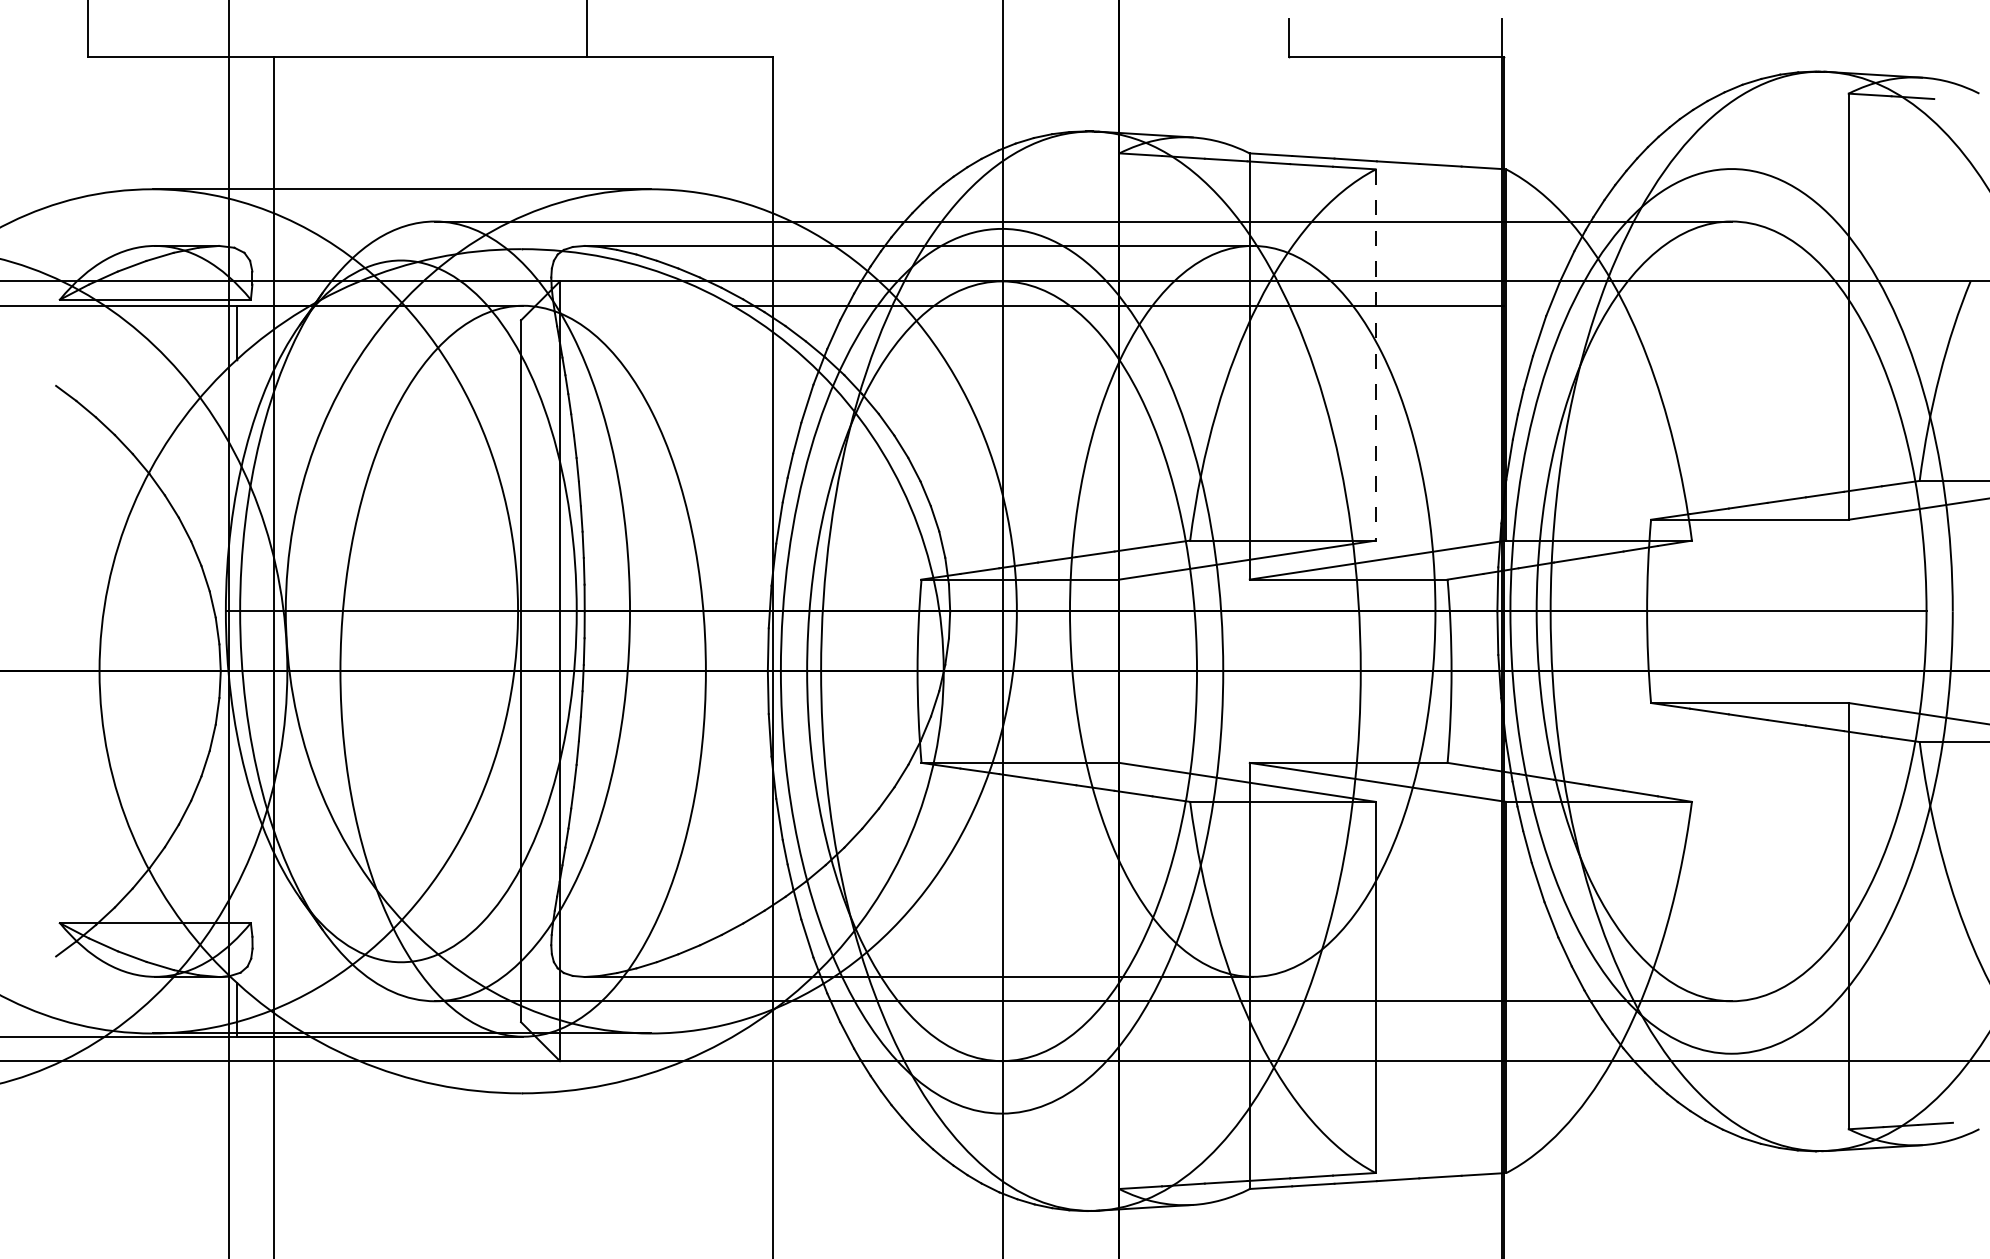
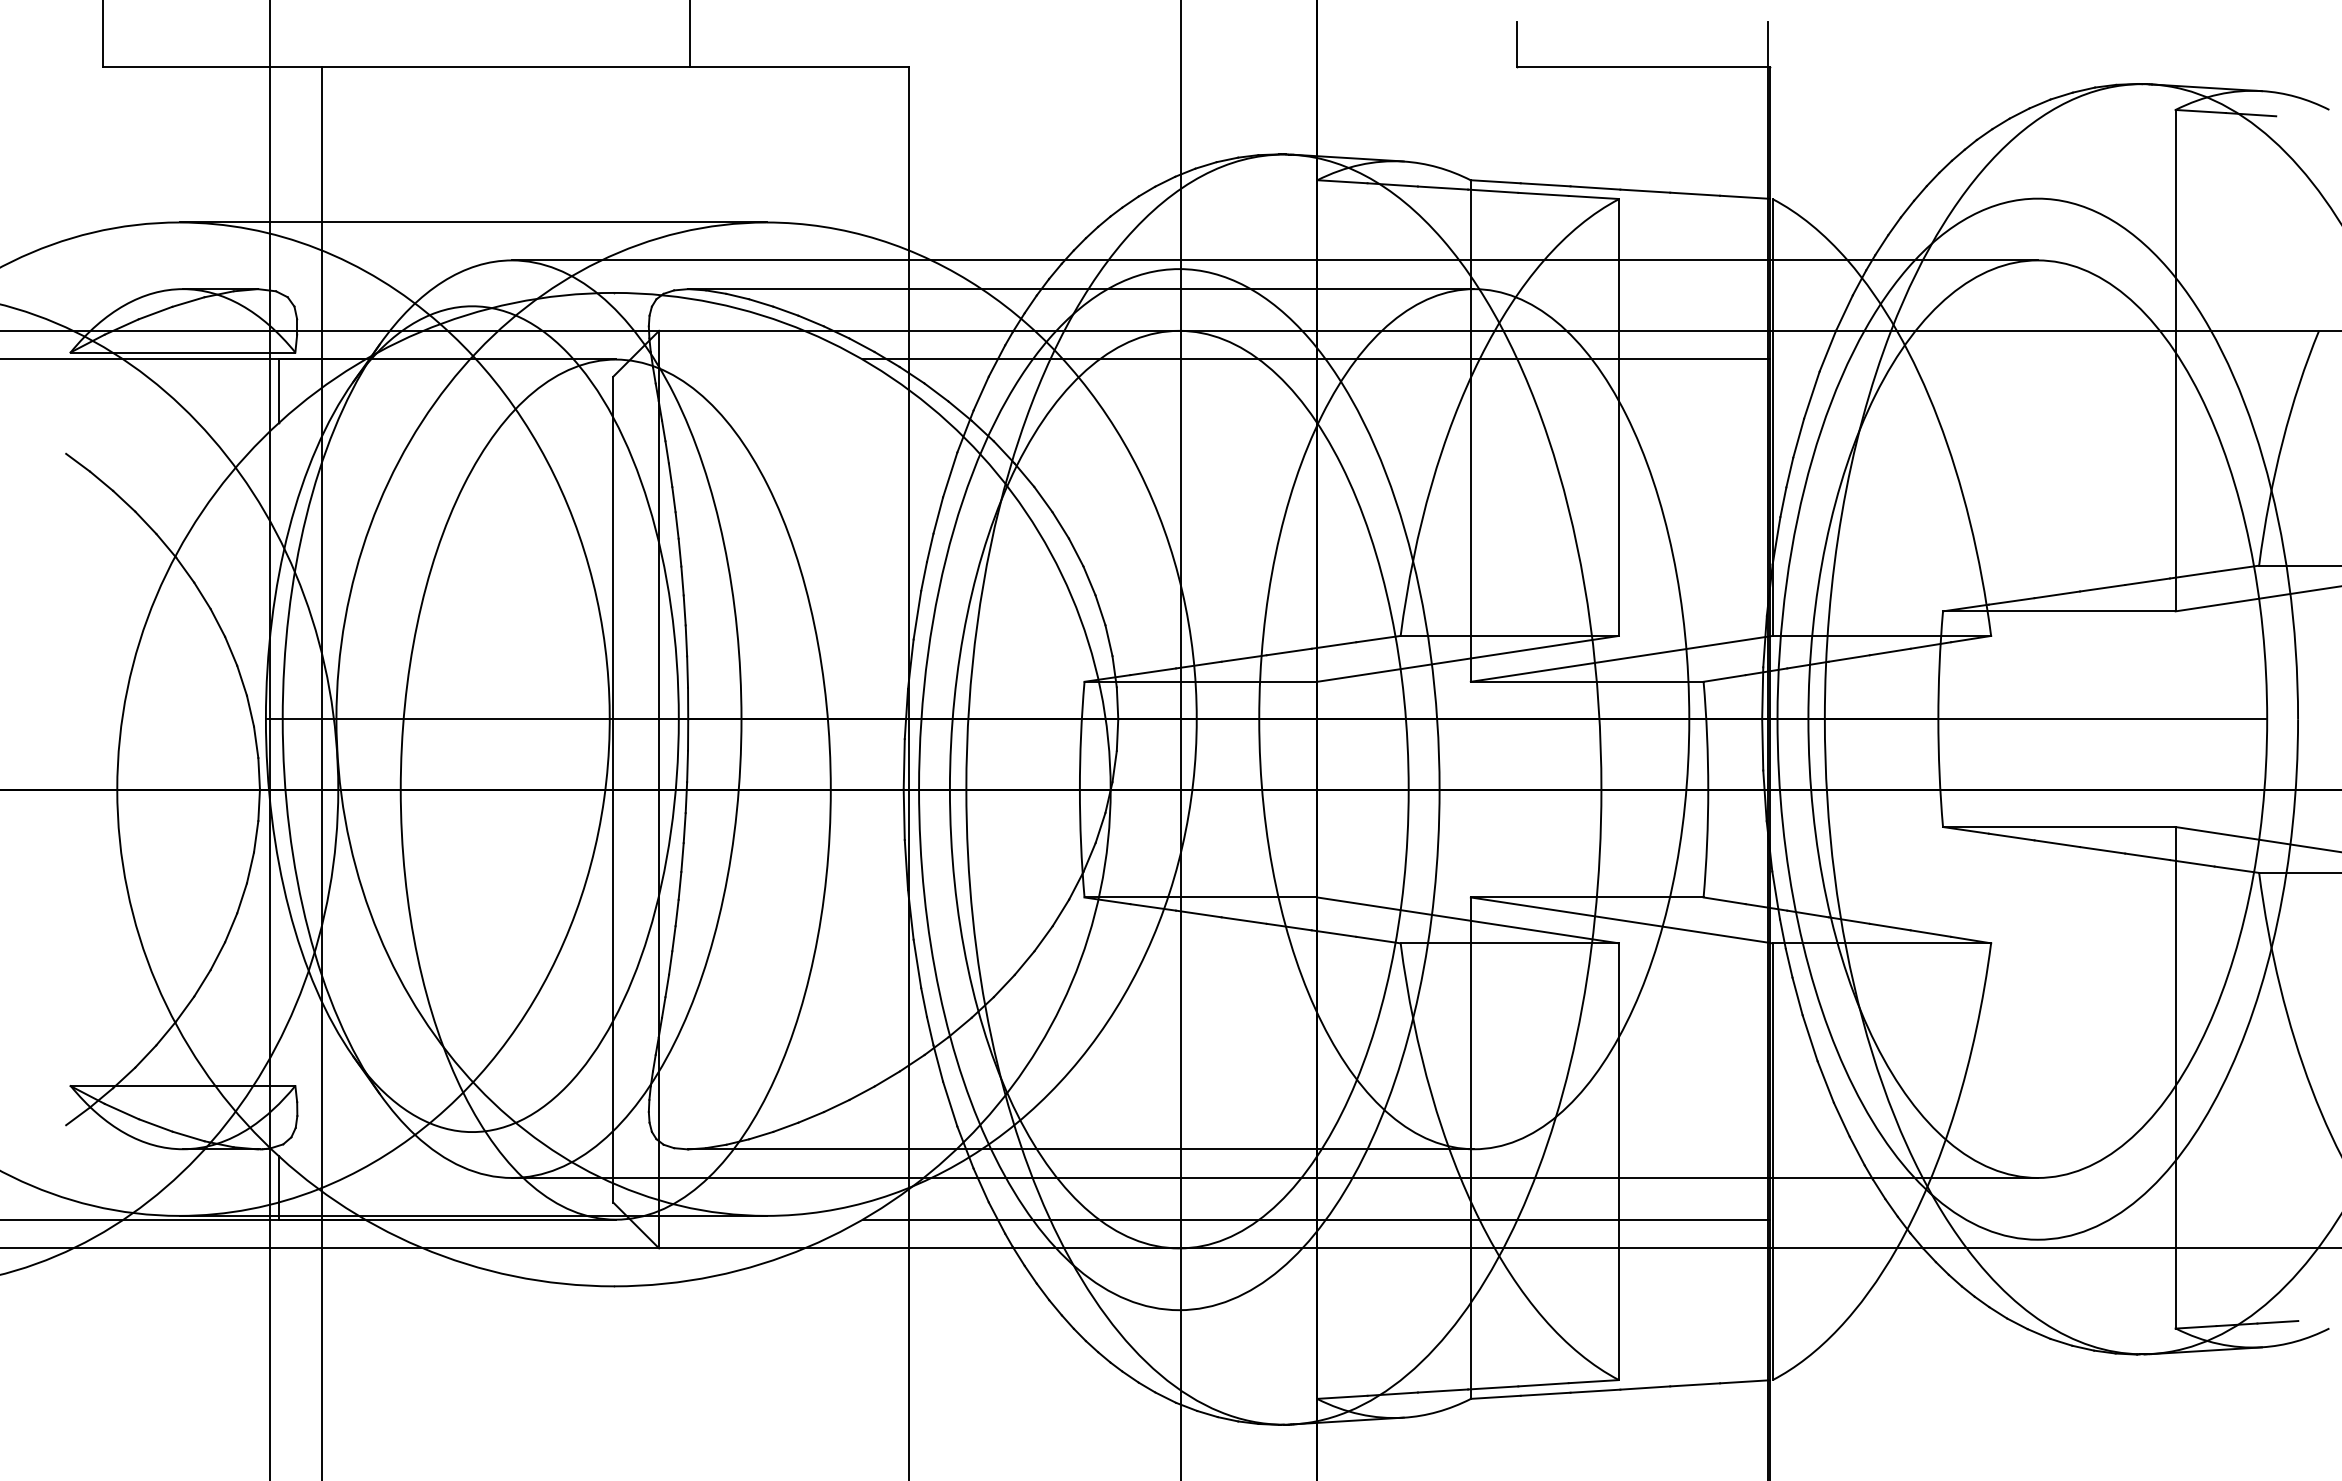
line: (1375, 355) -> (1618, 417), dashed -> solid
line: (1117, 1036) -> (1315, 1219), added

